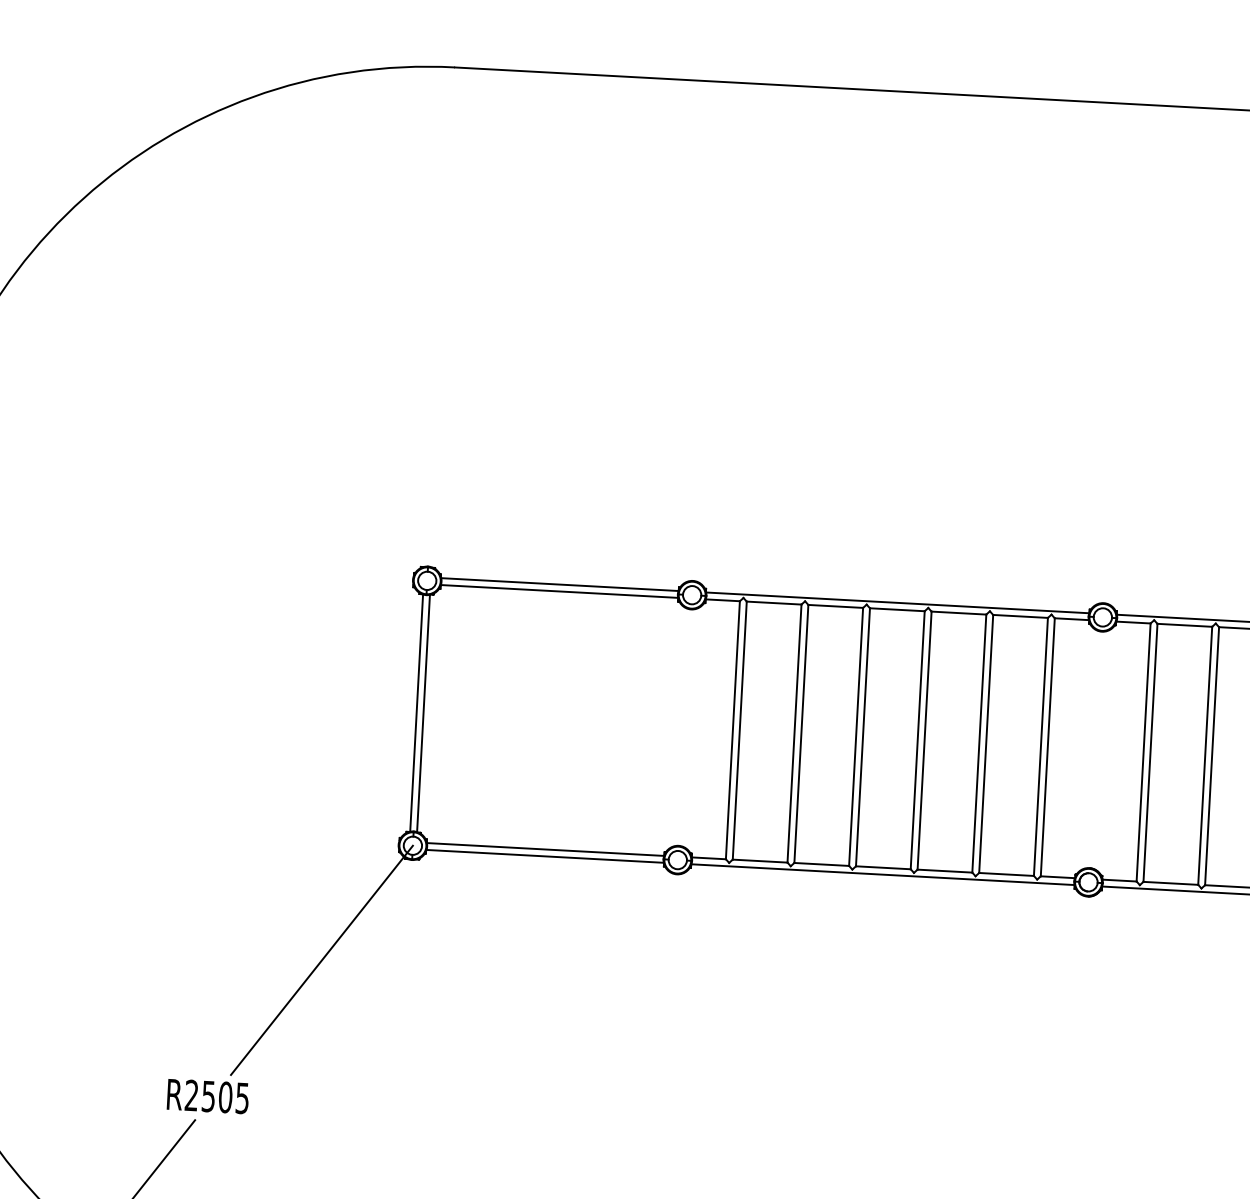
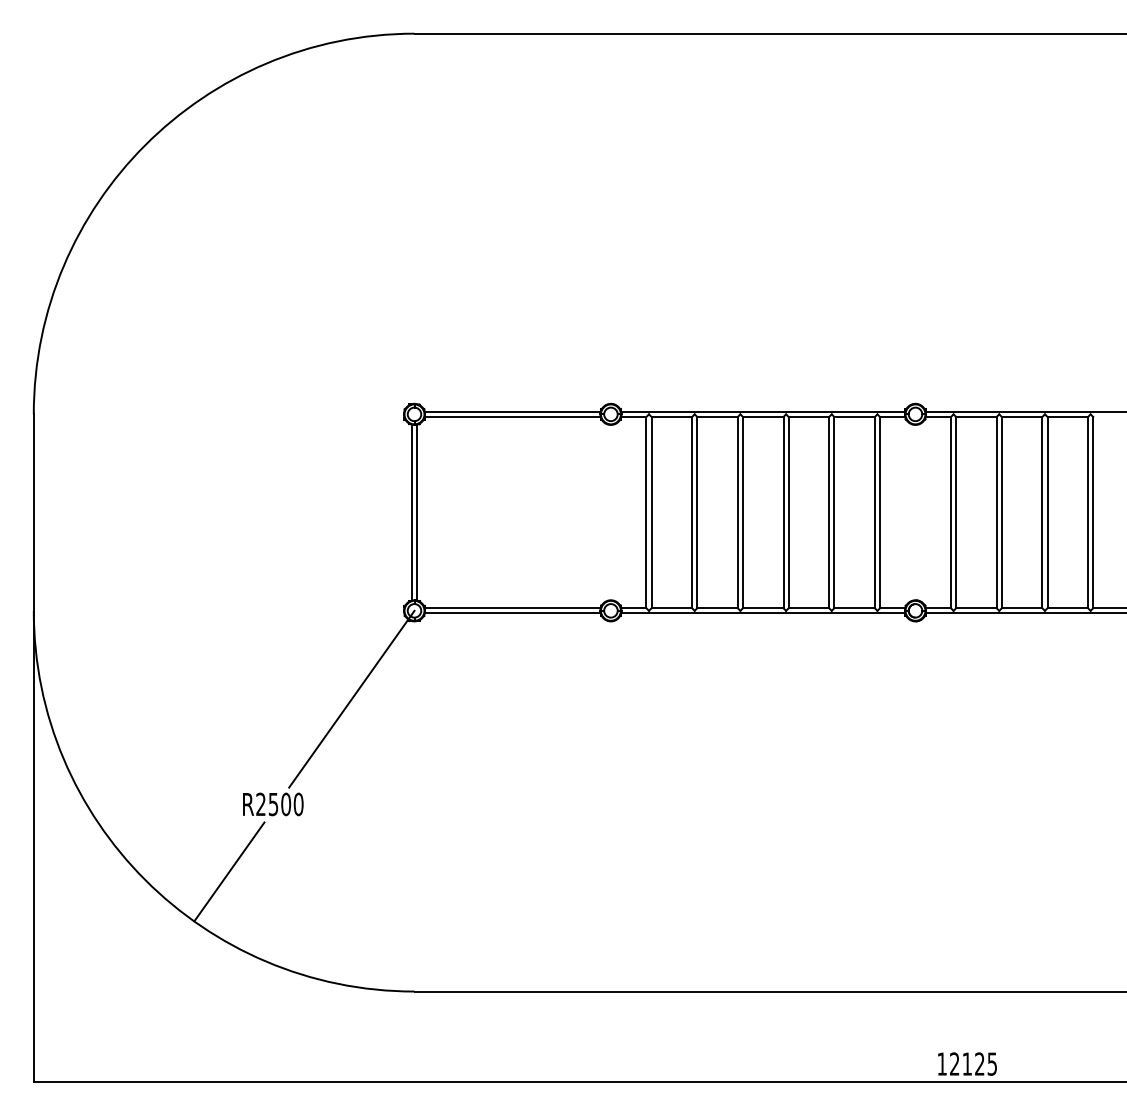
text: (242, 1098) -> (298, 804), R2505 -> R2500

